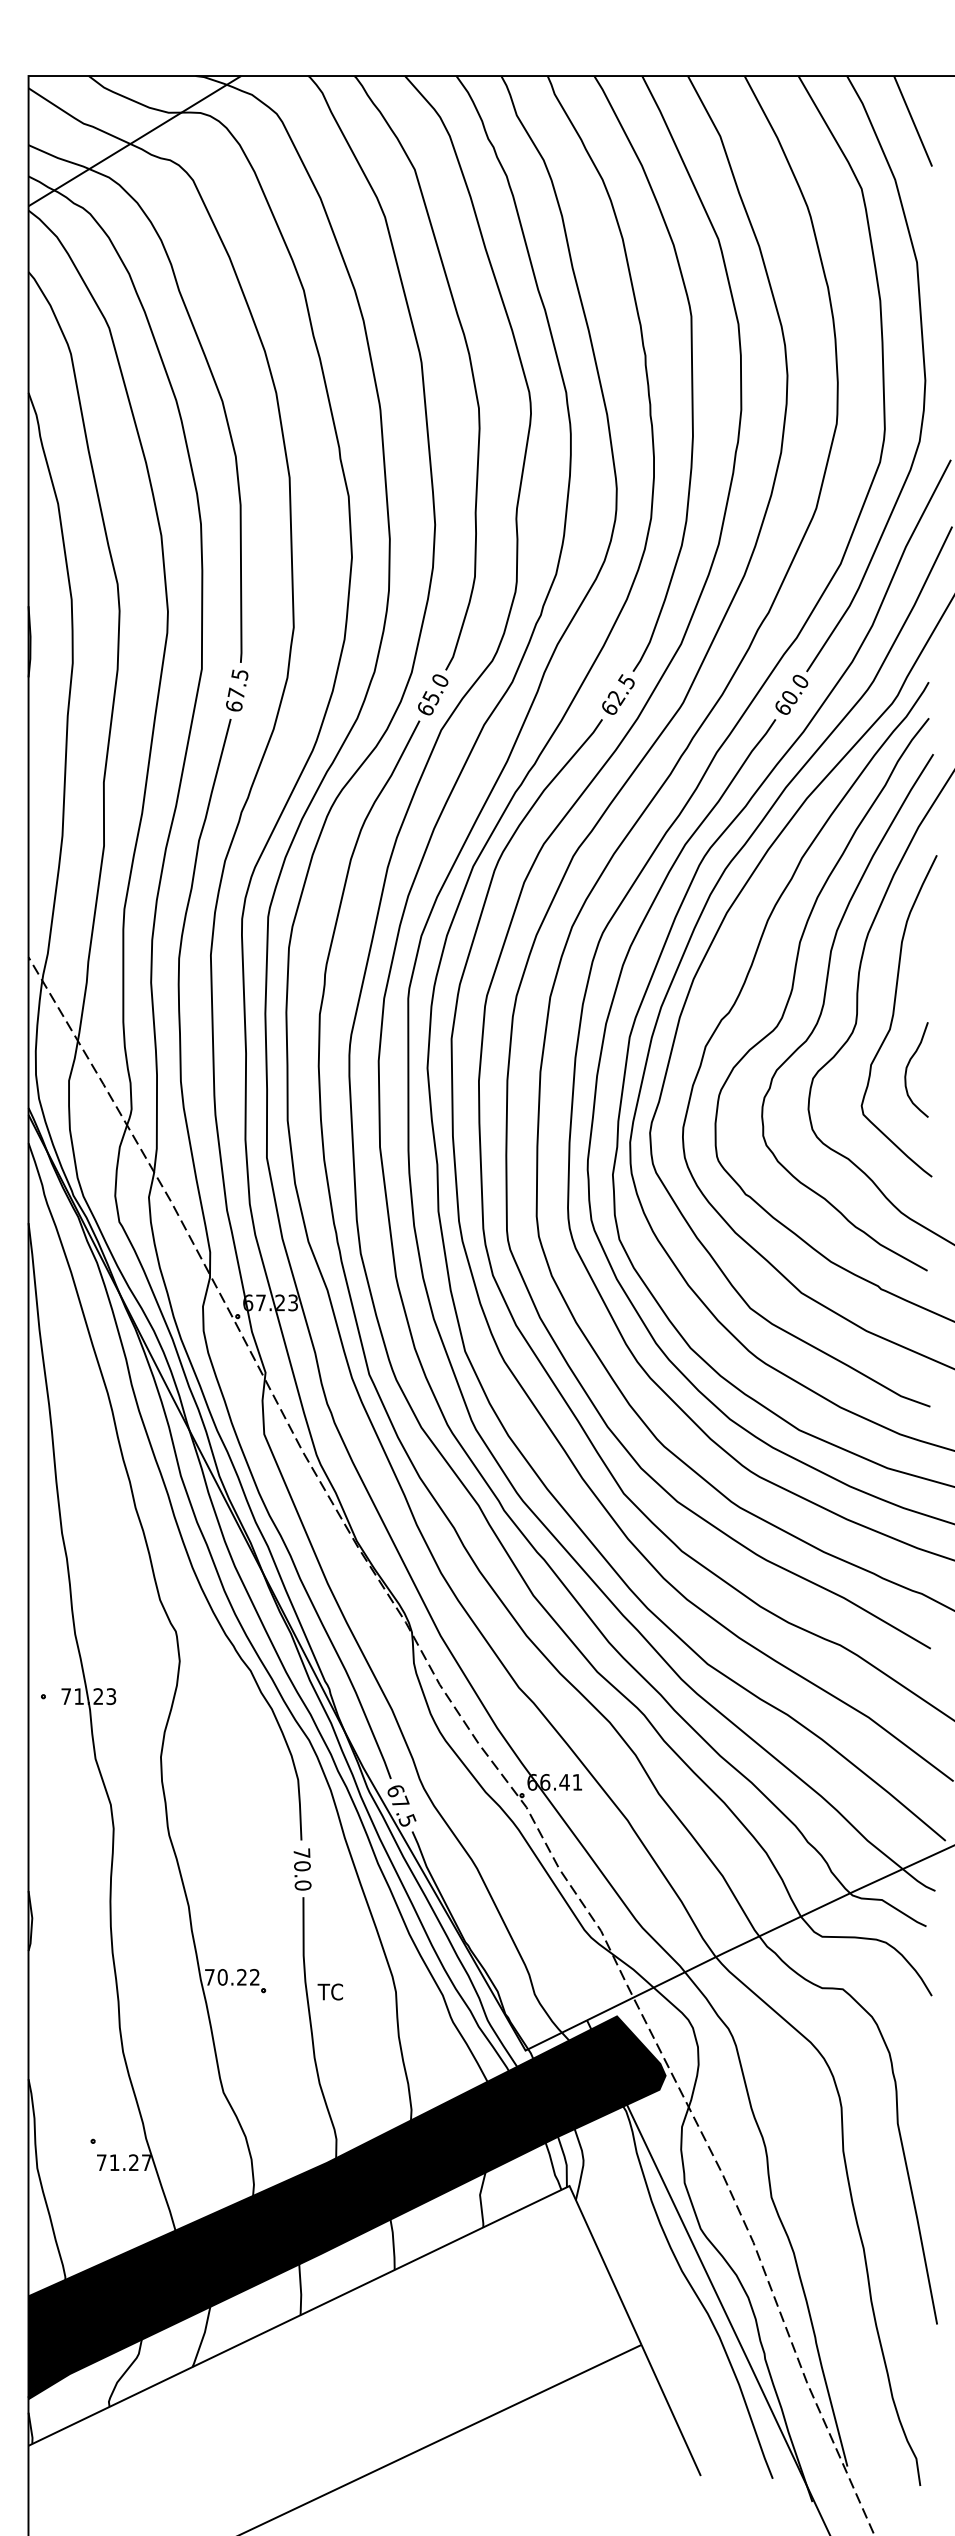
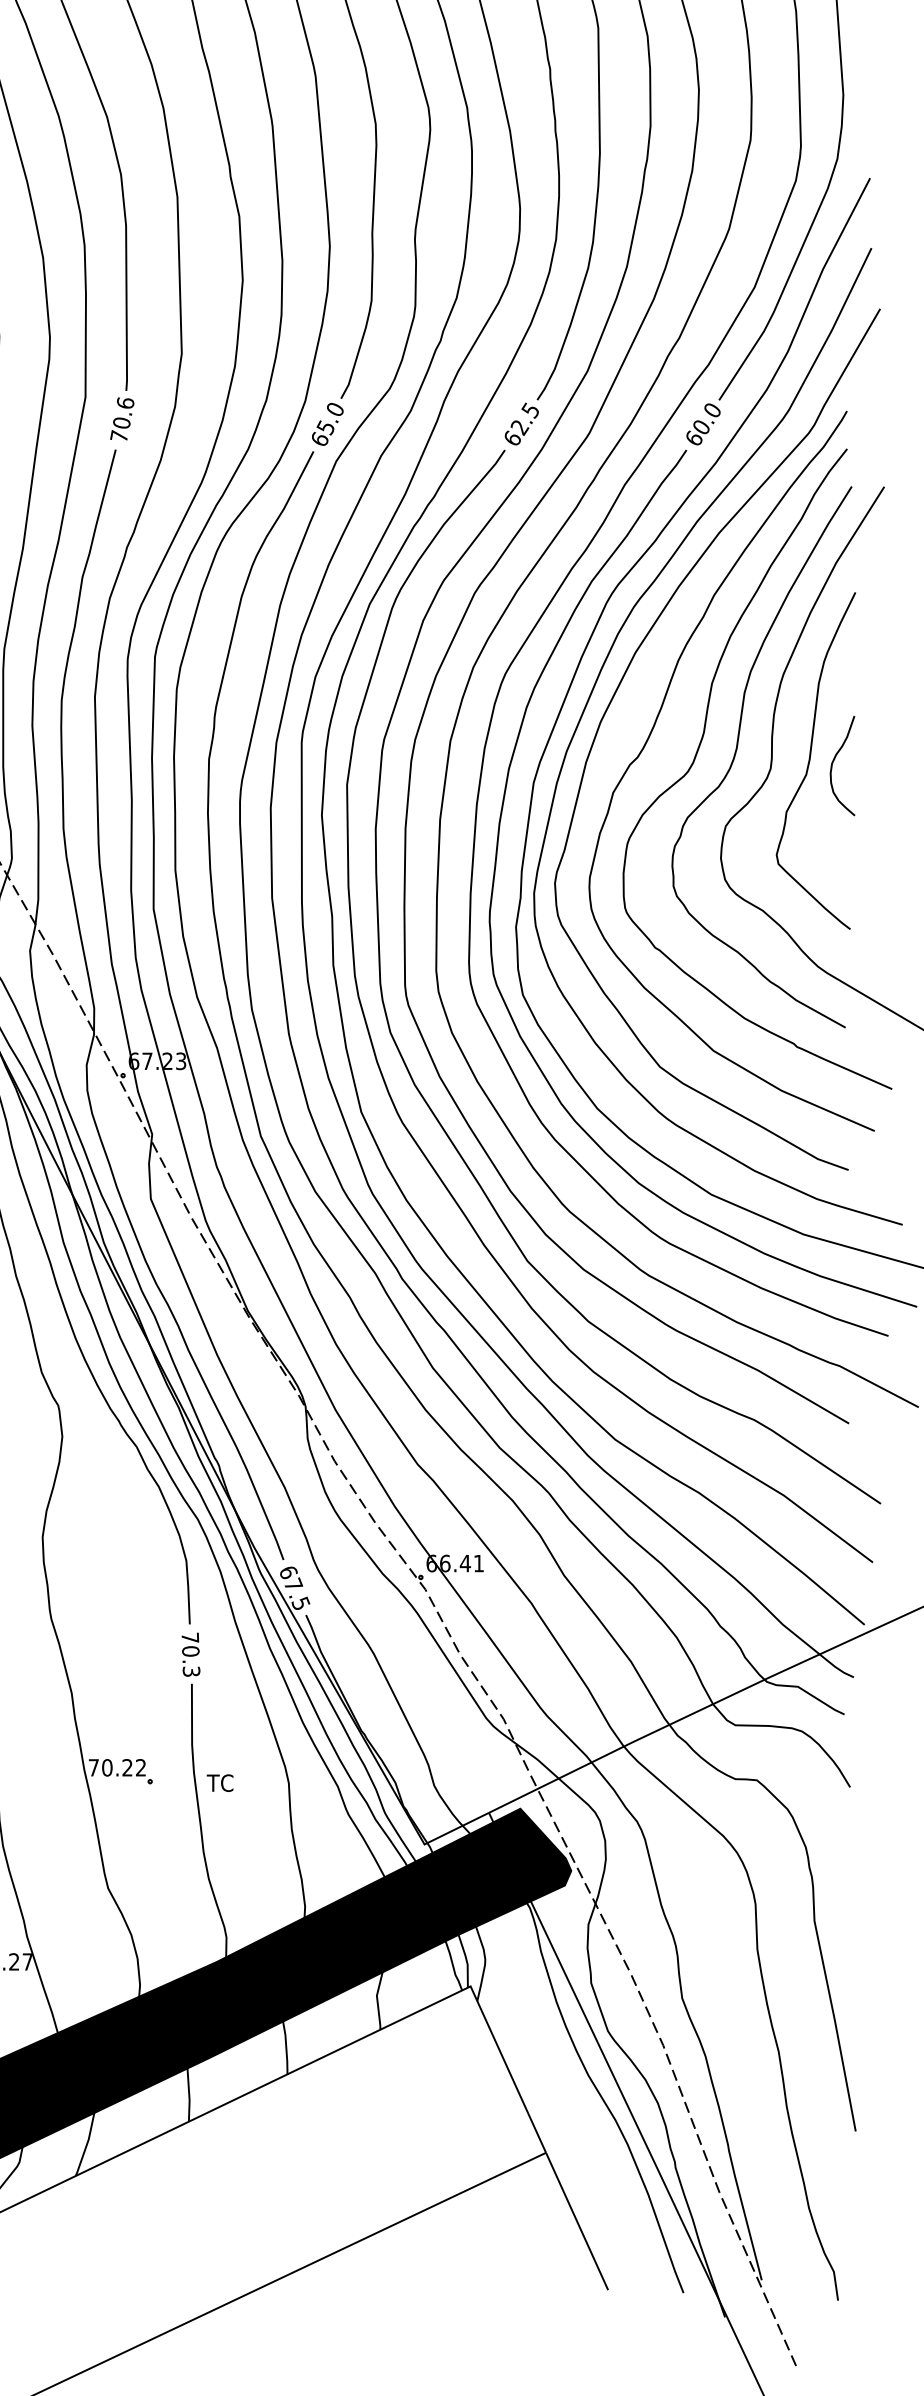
text: (236, 690) -> (121, 419), 67.5 -> 70.6
curve: (908, 1066) -> (834, 762), moved
text: (302, 1885) -> (190, 1671), 70.0 -> 70.3

